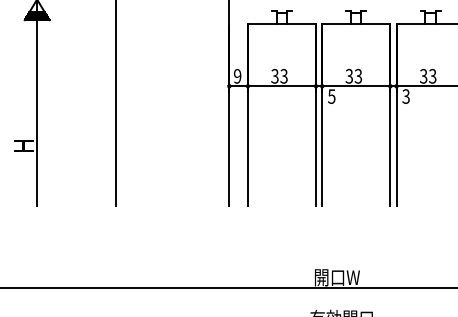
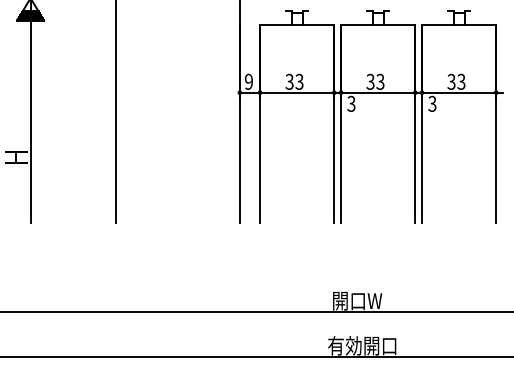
text: (331, 96) -> (351, 103), 5 -> 3

